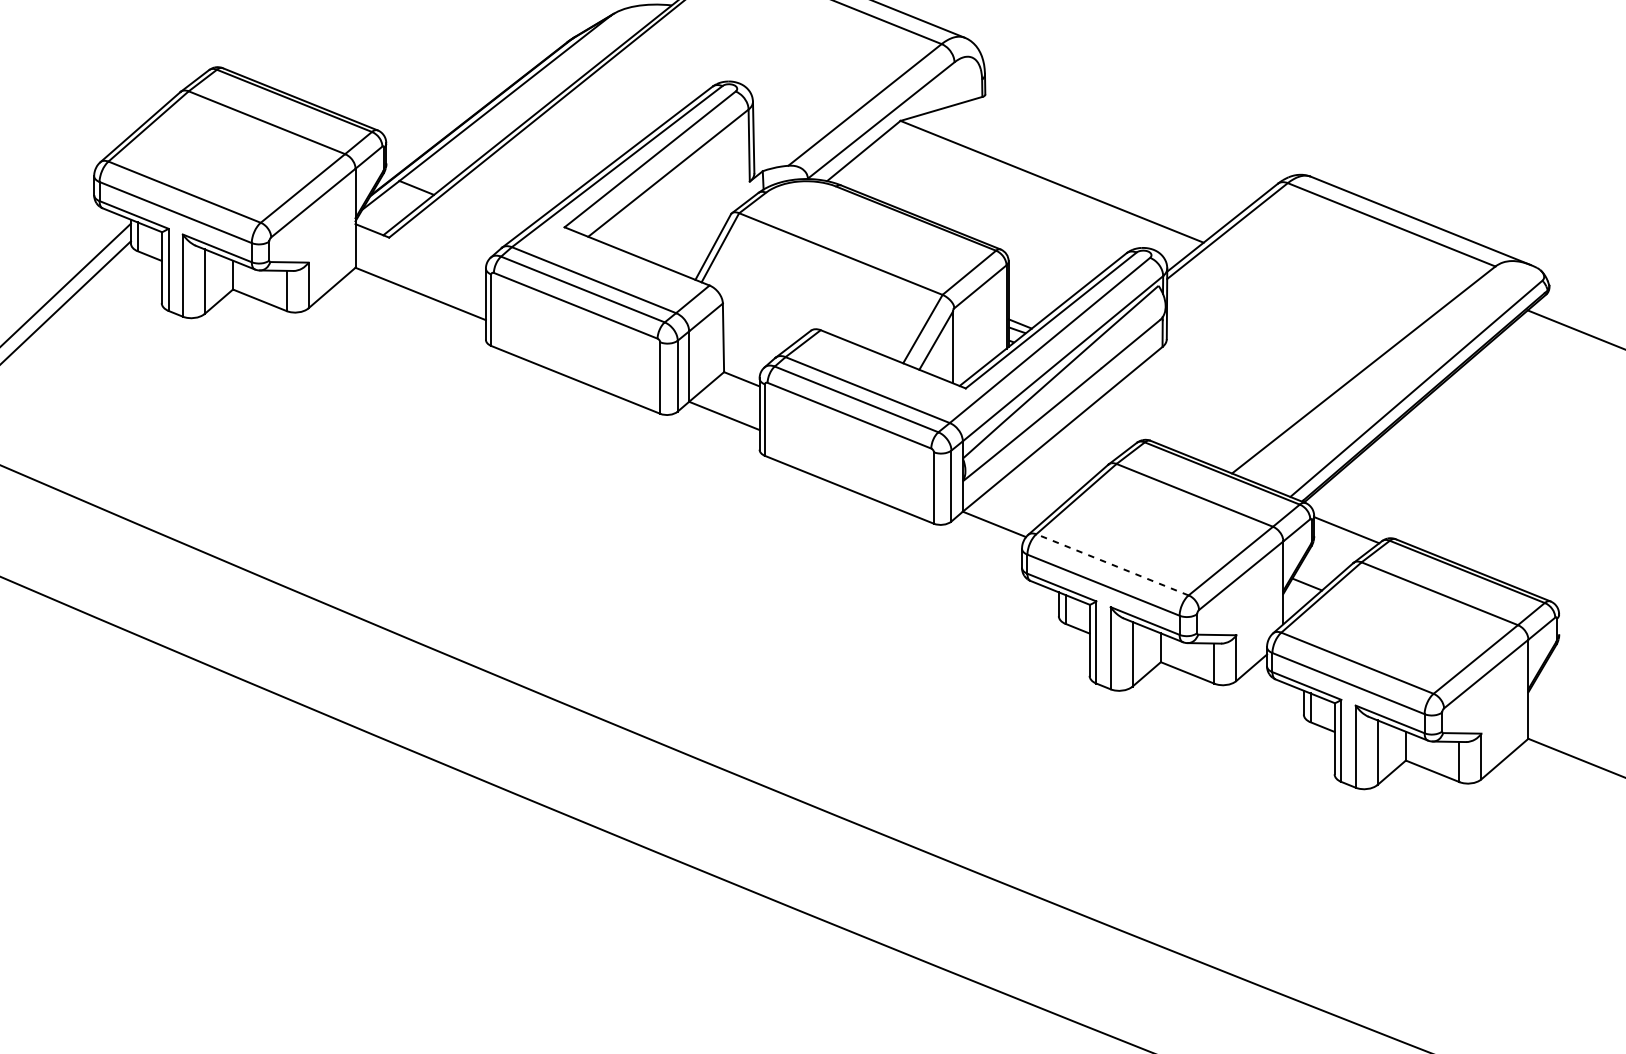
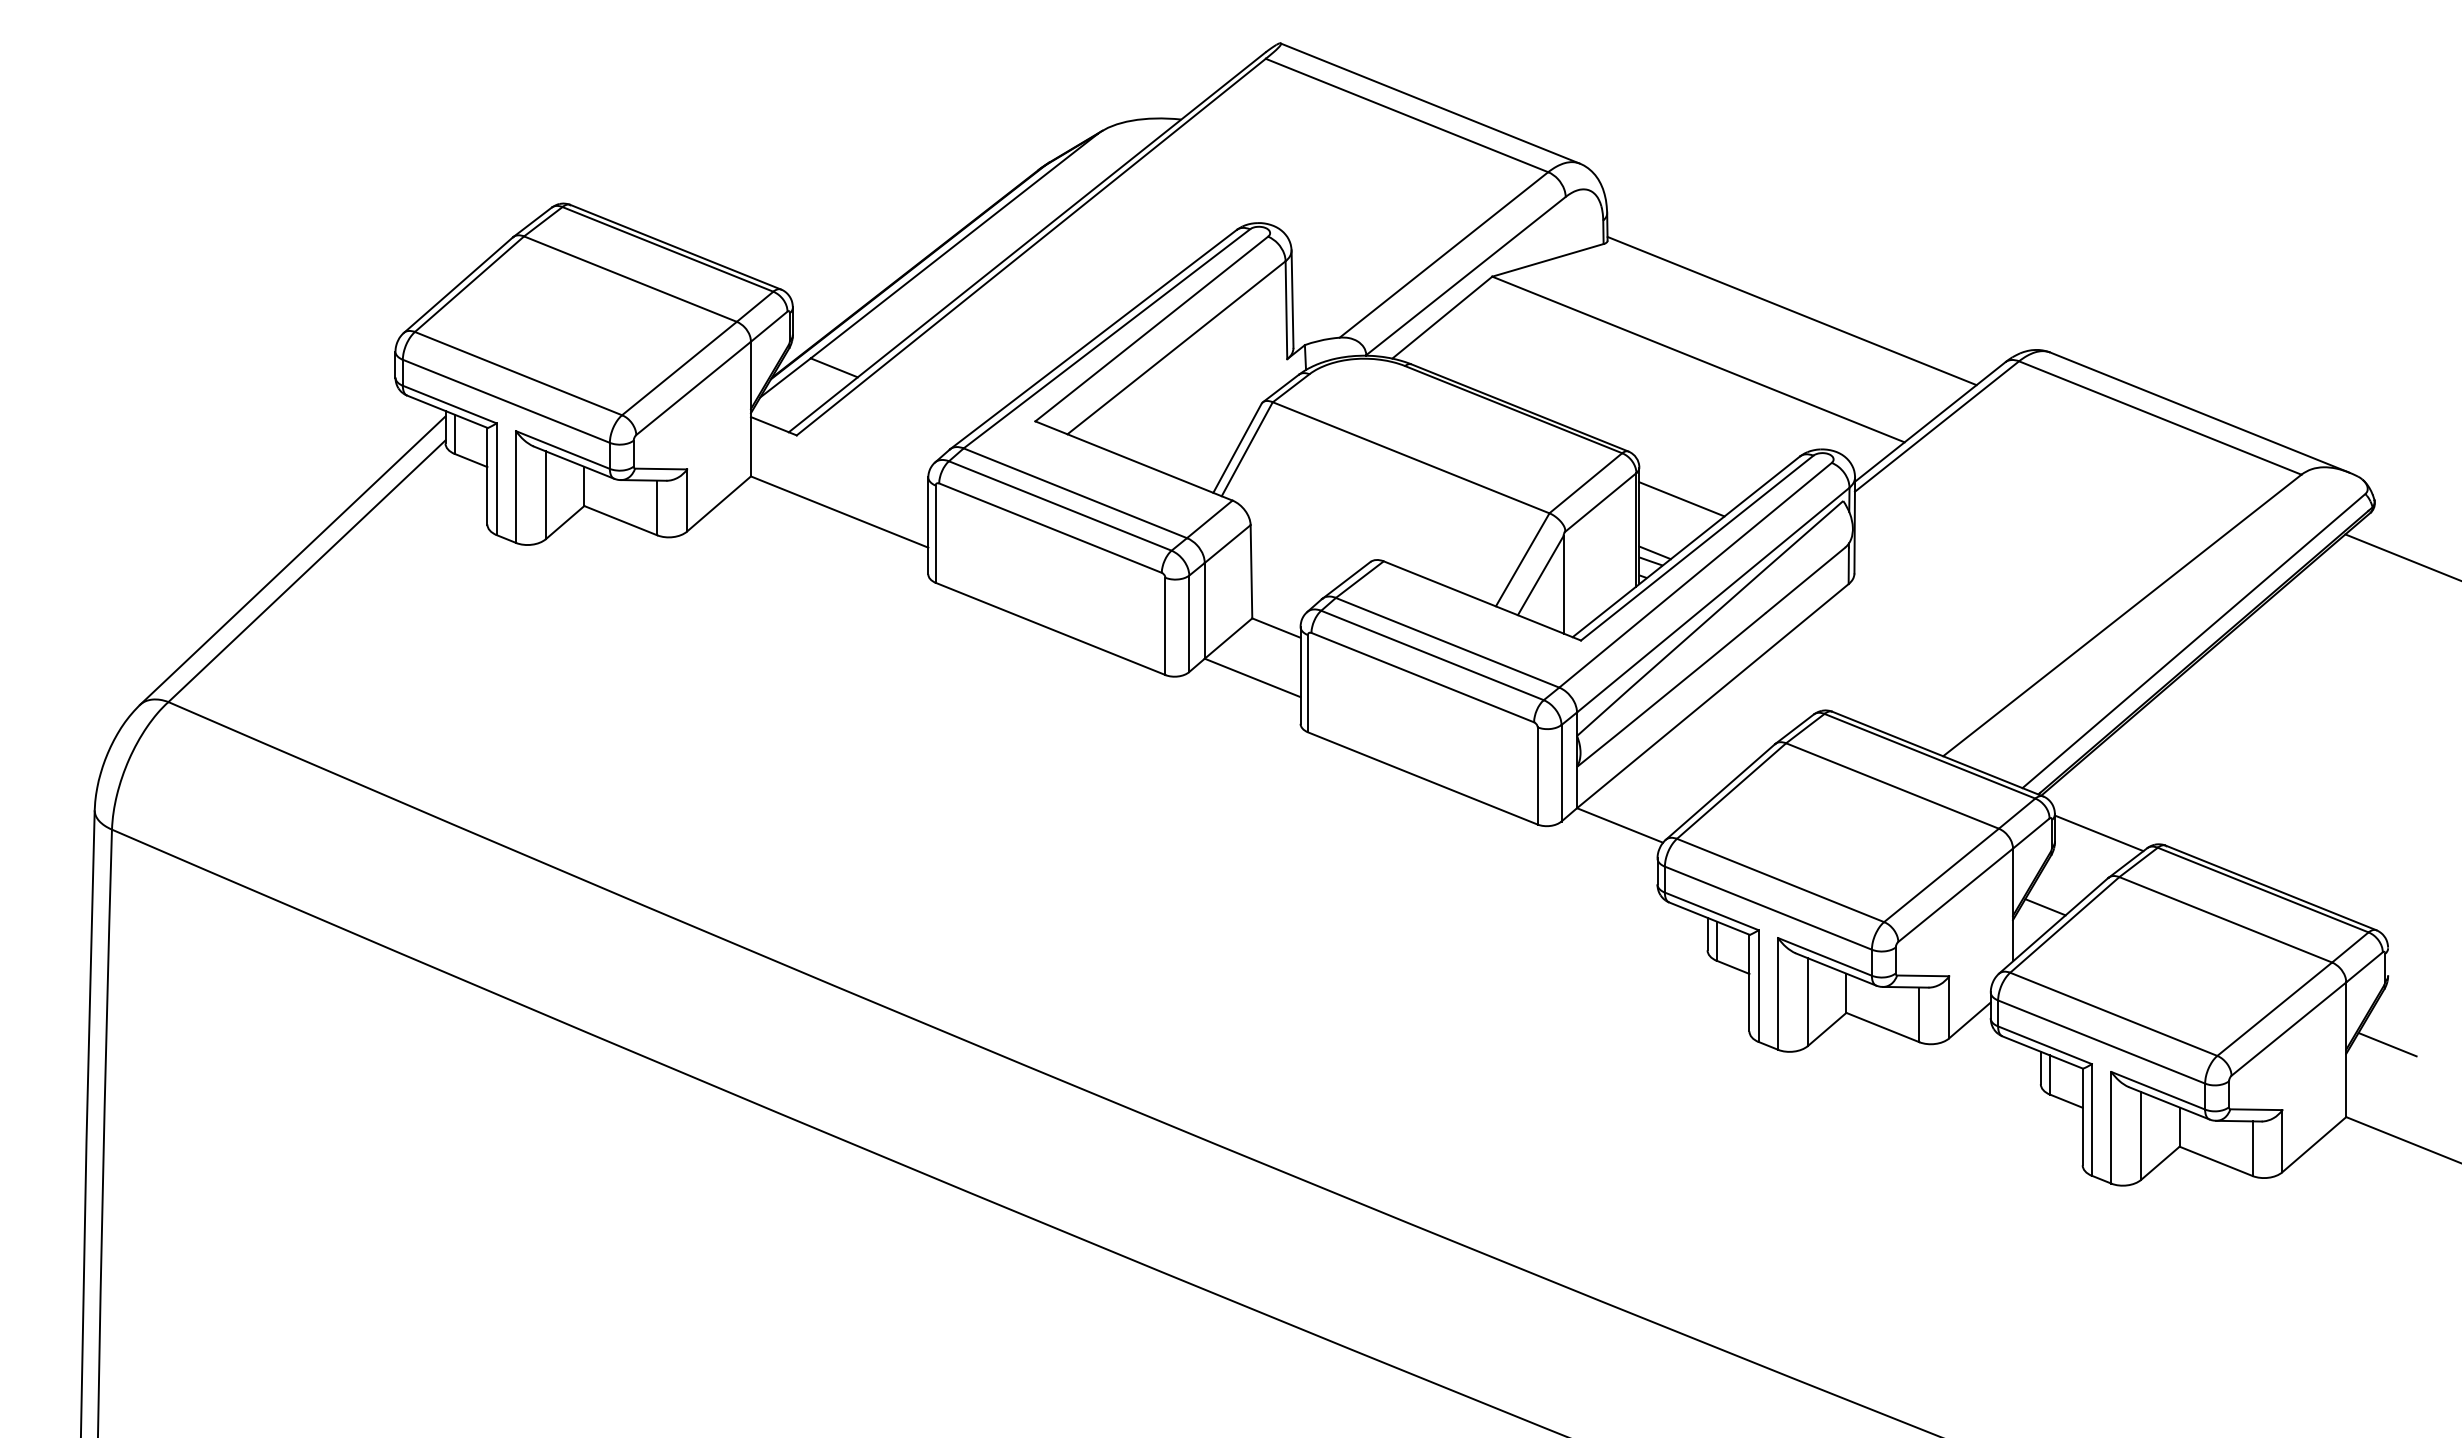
line: (1120, 145) -> (1791, 310), added
line: (1039, 284) -> (1681, 499), added
line: (1112, 564) -> (1780, 880), dashed -> solid
line: (1558, 685) -> (2387, 1044), added

